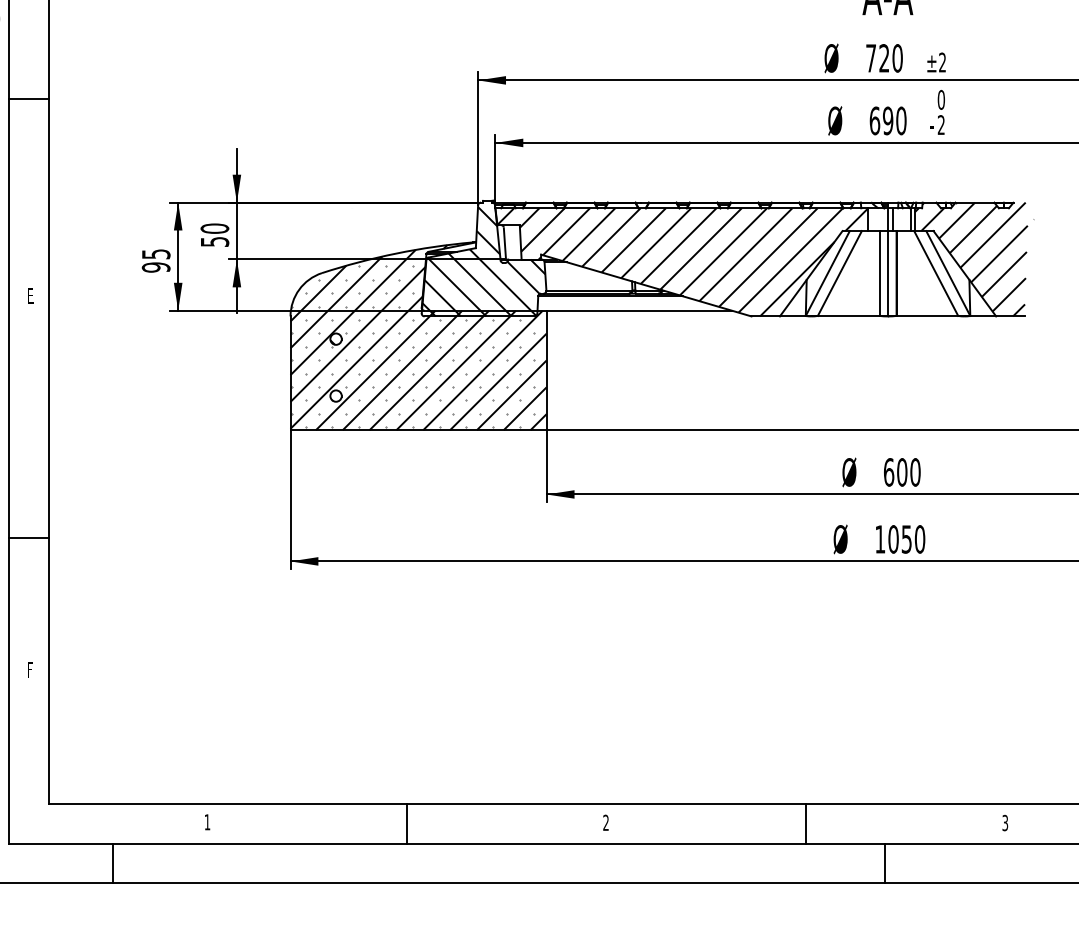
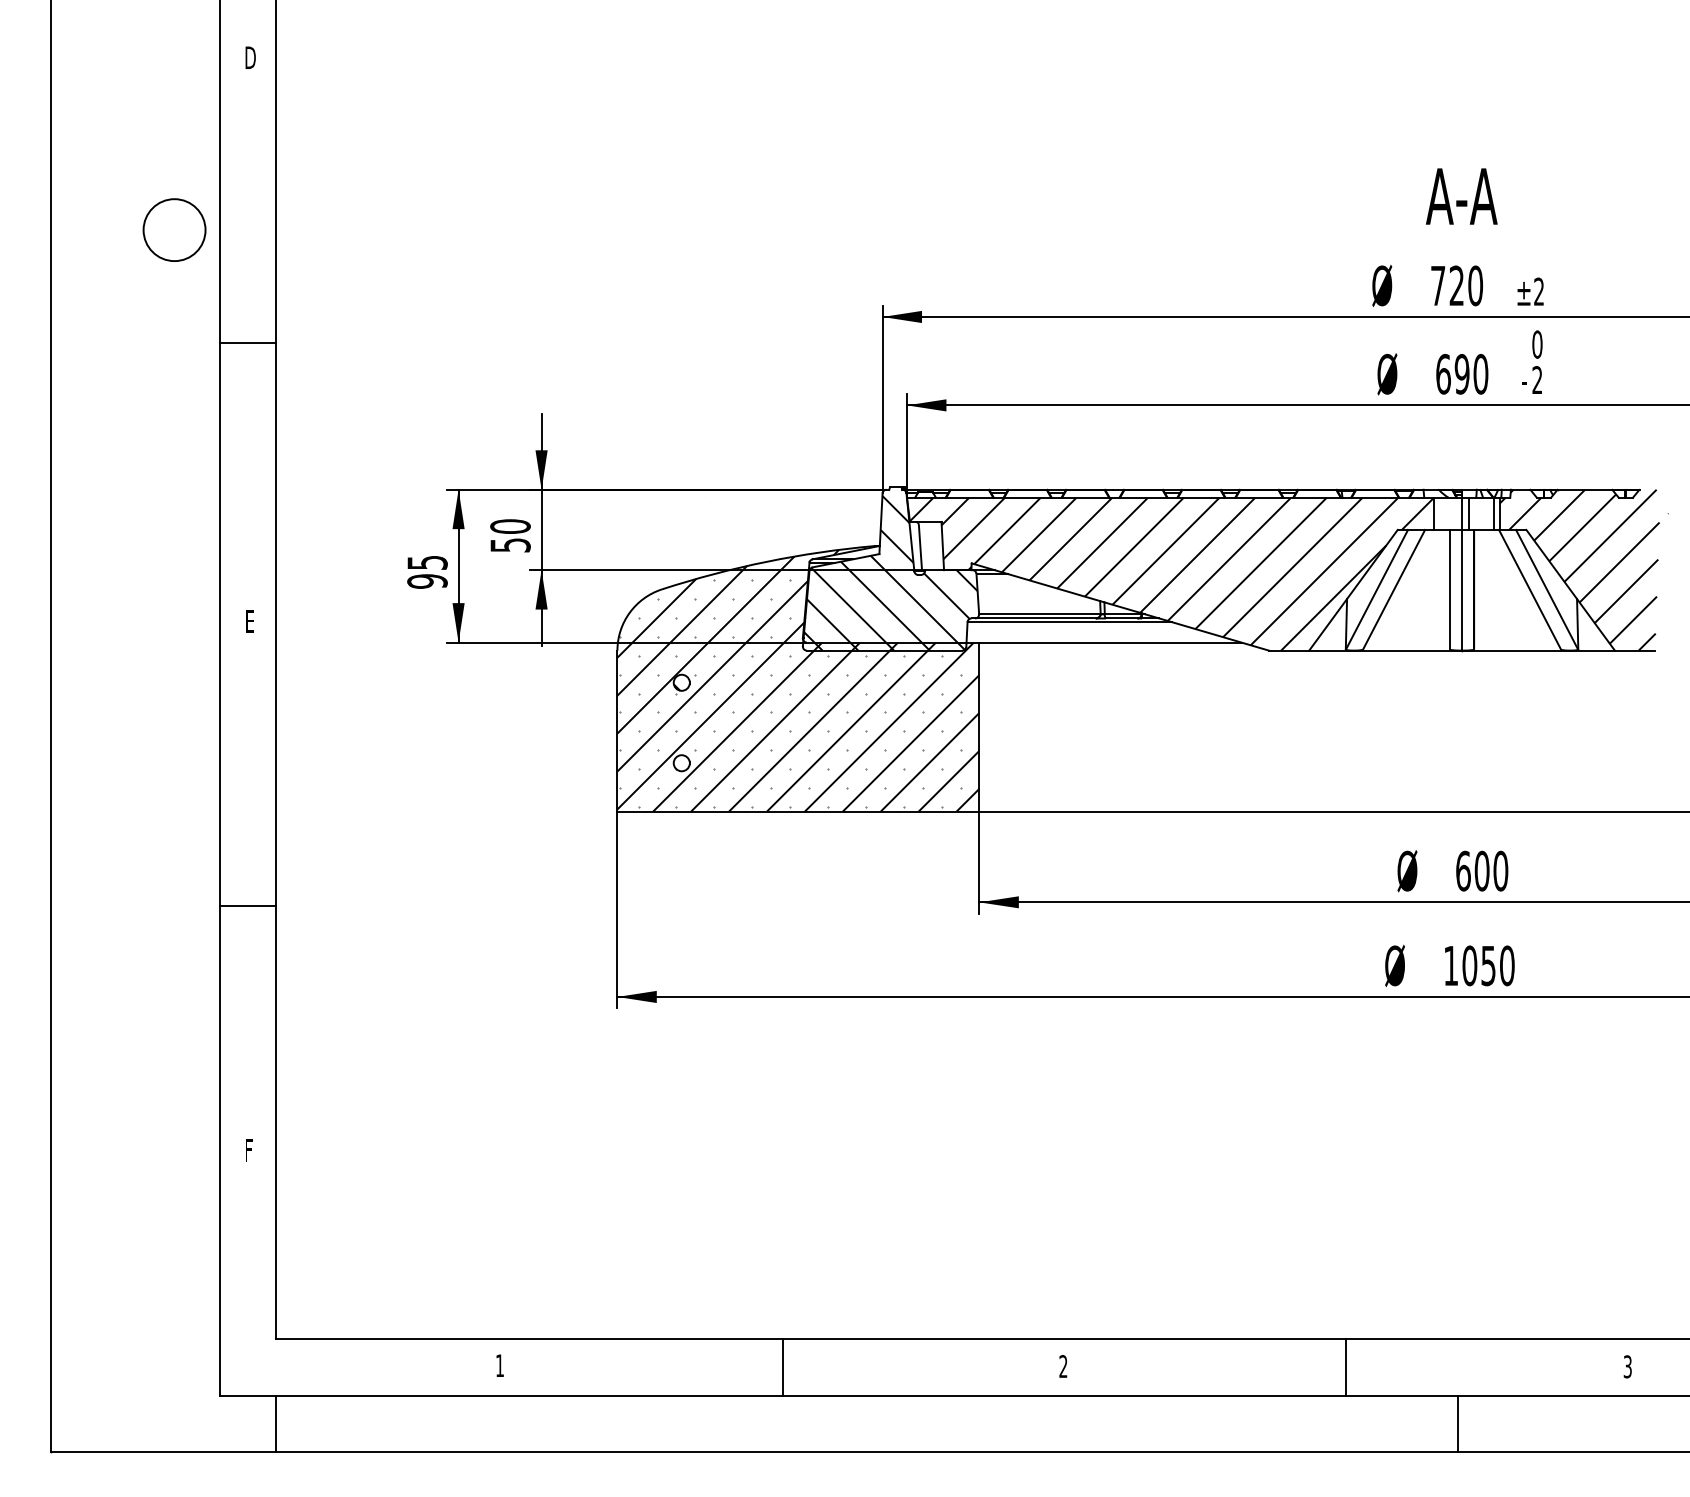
line: (28, 537) -> (247, 905), moved
line: (112, 863) -> (275, 1423), moved

